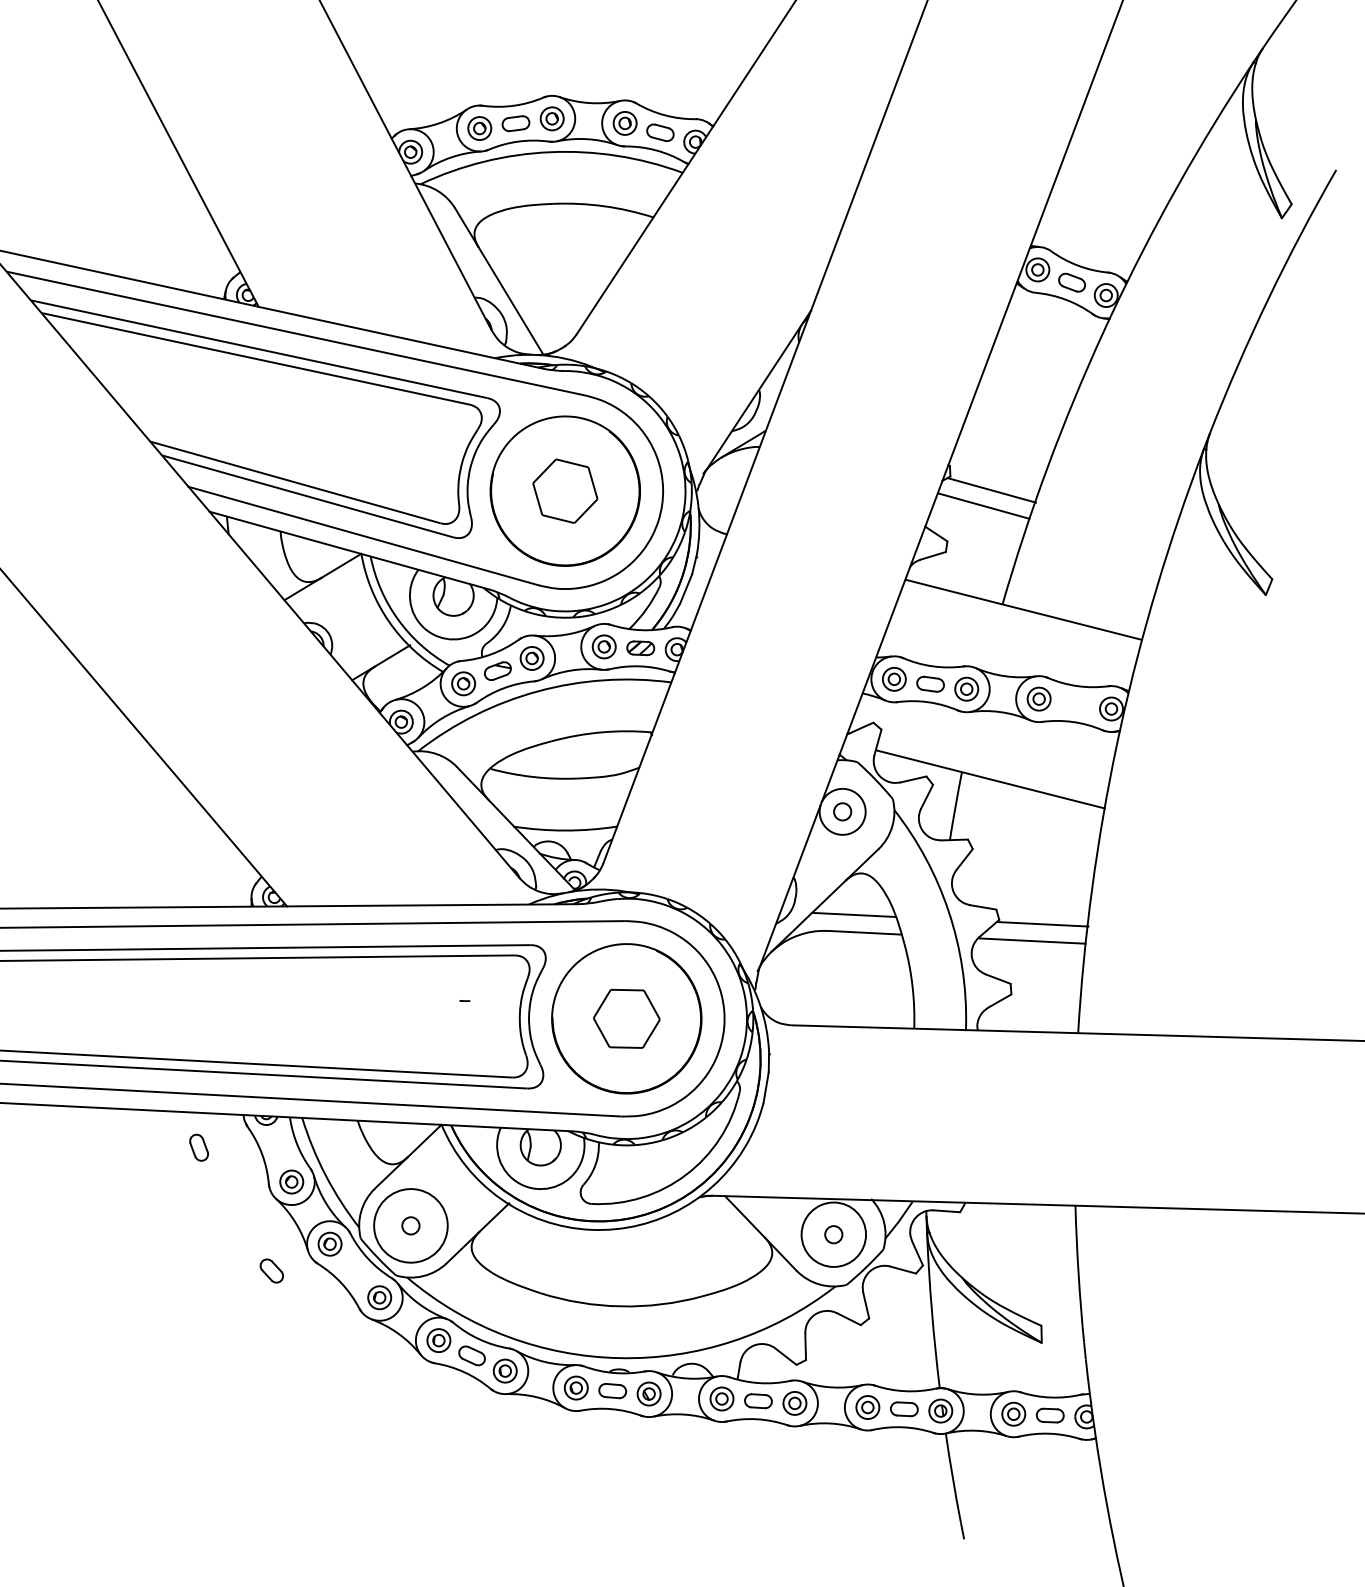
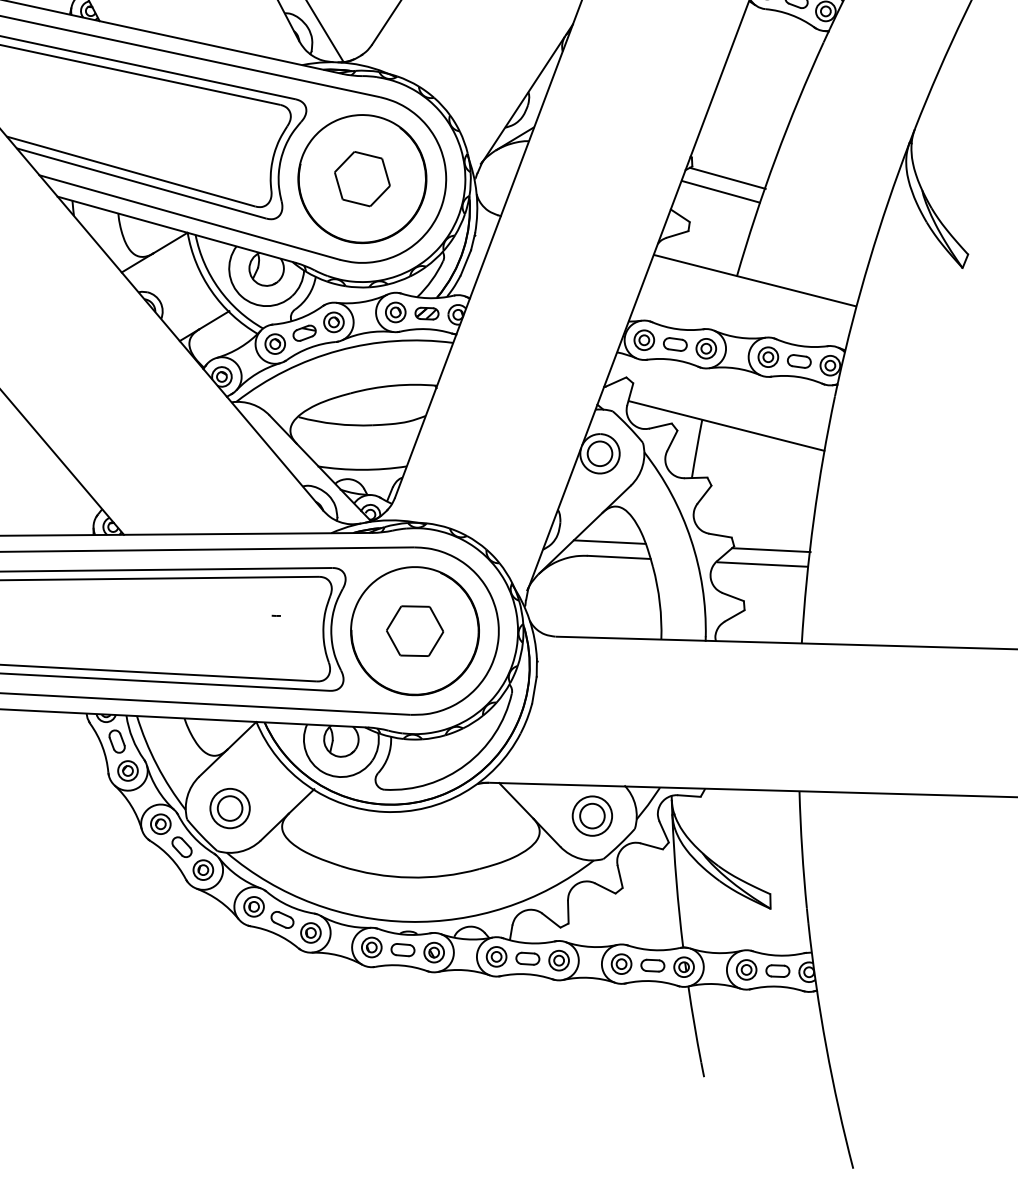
part: (1075, 703) -> (799, 360), added
circle: (842, 811) -> (599, 453), size x1.67
part: (198, 1147) -> (116, 741), moved
circle: (410, 1225) -> (229, 808), size x0.62
circle: (410, 1225) -> (229, 808), size x1.67
circle: (833, 1234) -> (592, 815), size x0.71
circle: (833, 1234) -> (592, 815), size x1.67
part: (271, 1270) -> (181, 846), moved

